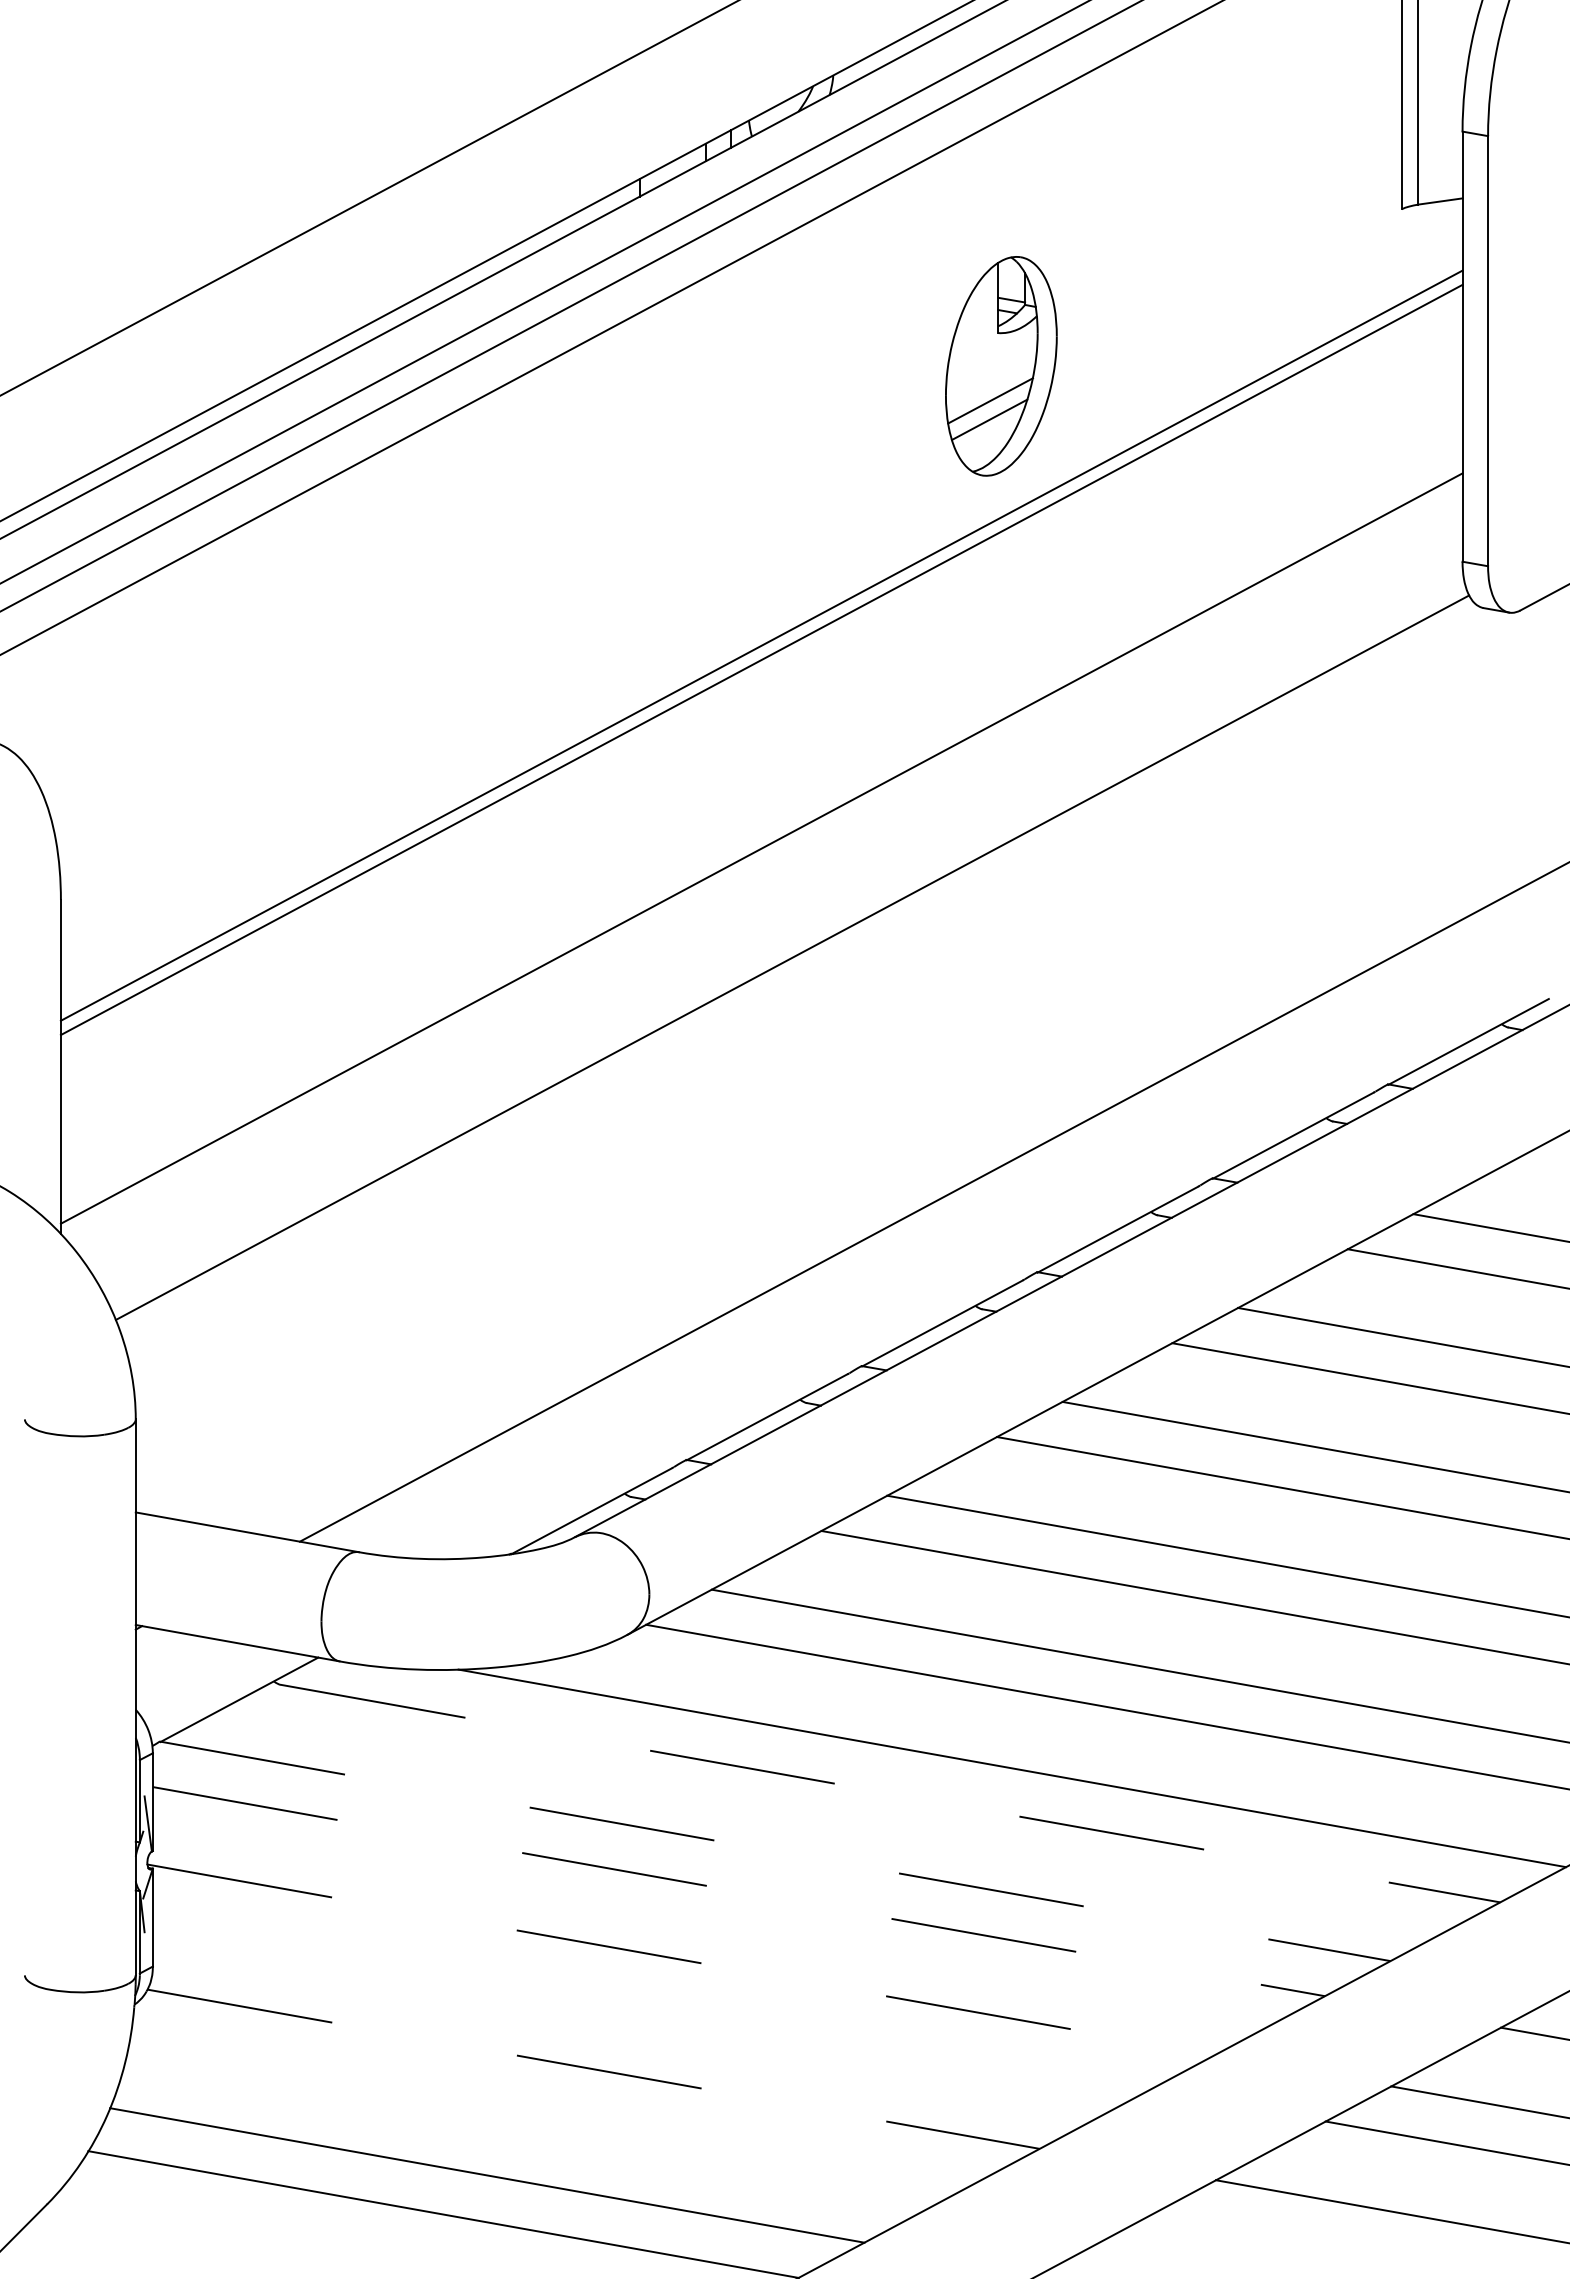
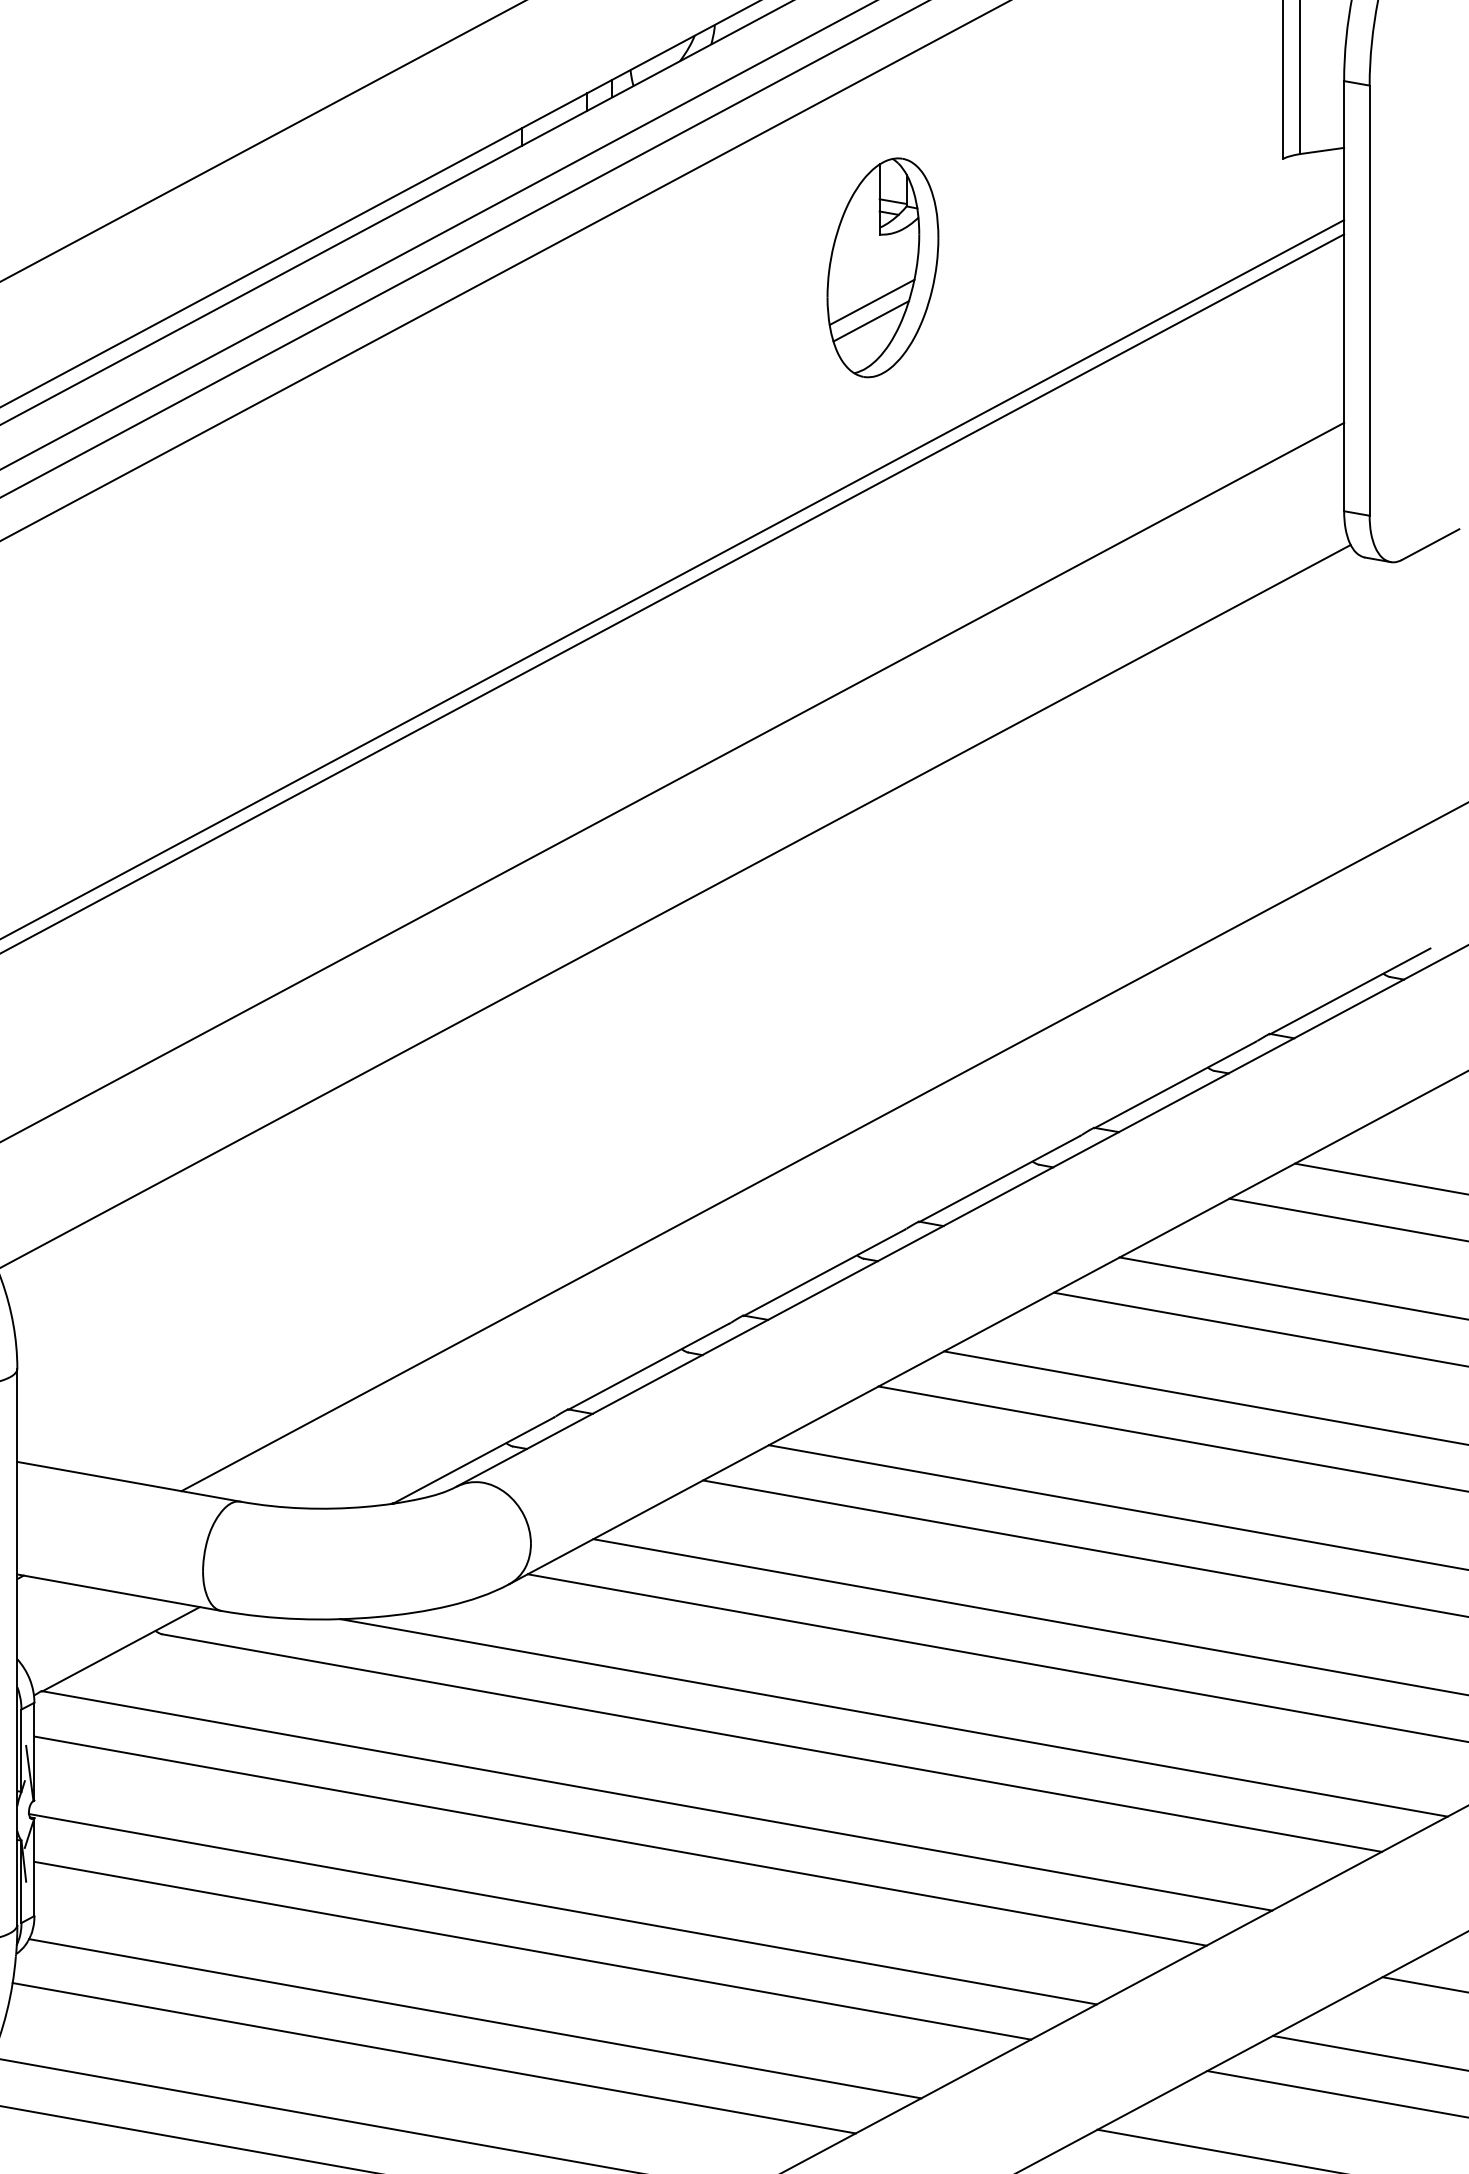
part: (1001, 366) -> (883, 267), moved
line: (891, 1793) -> (773, 1742), dashed -> solid
line: (775, 1851) -> (657, 1800), dashed -> solid
line: (739, 1891) -> (621, 1840), dashed -> solid
line: (681, 1959) -> (563, 1908), dashed -> solid
line: (650, 2001) -> (532, 1950), added
line: (594, 2069) -> (476, 2018), dashed -> solid
line: (552, 2108) -> (434, 2057), added

